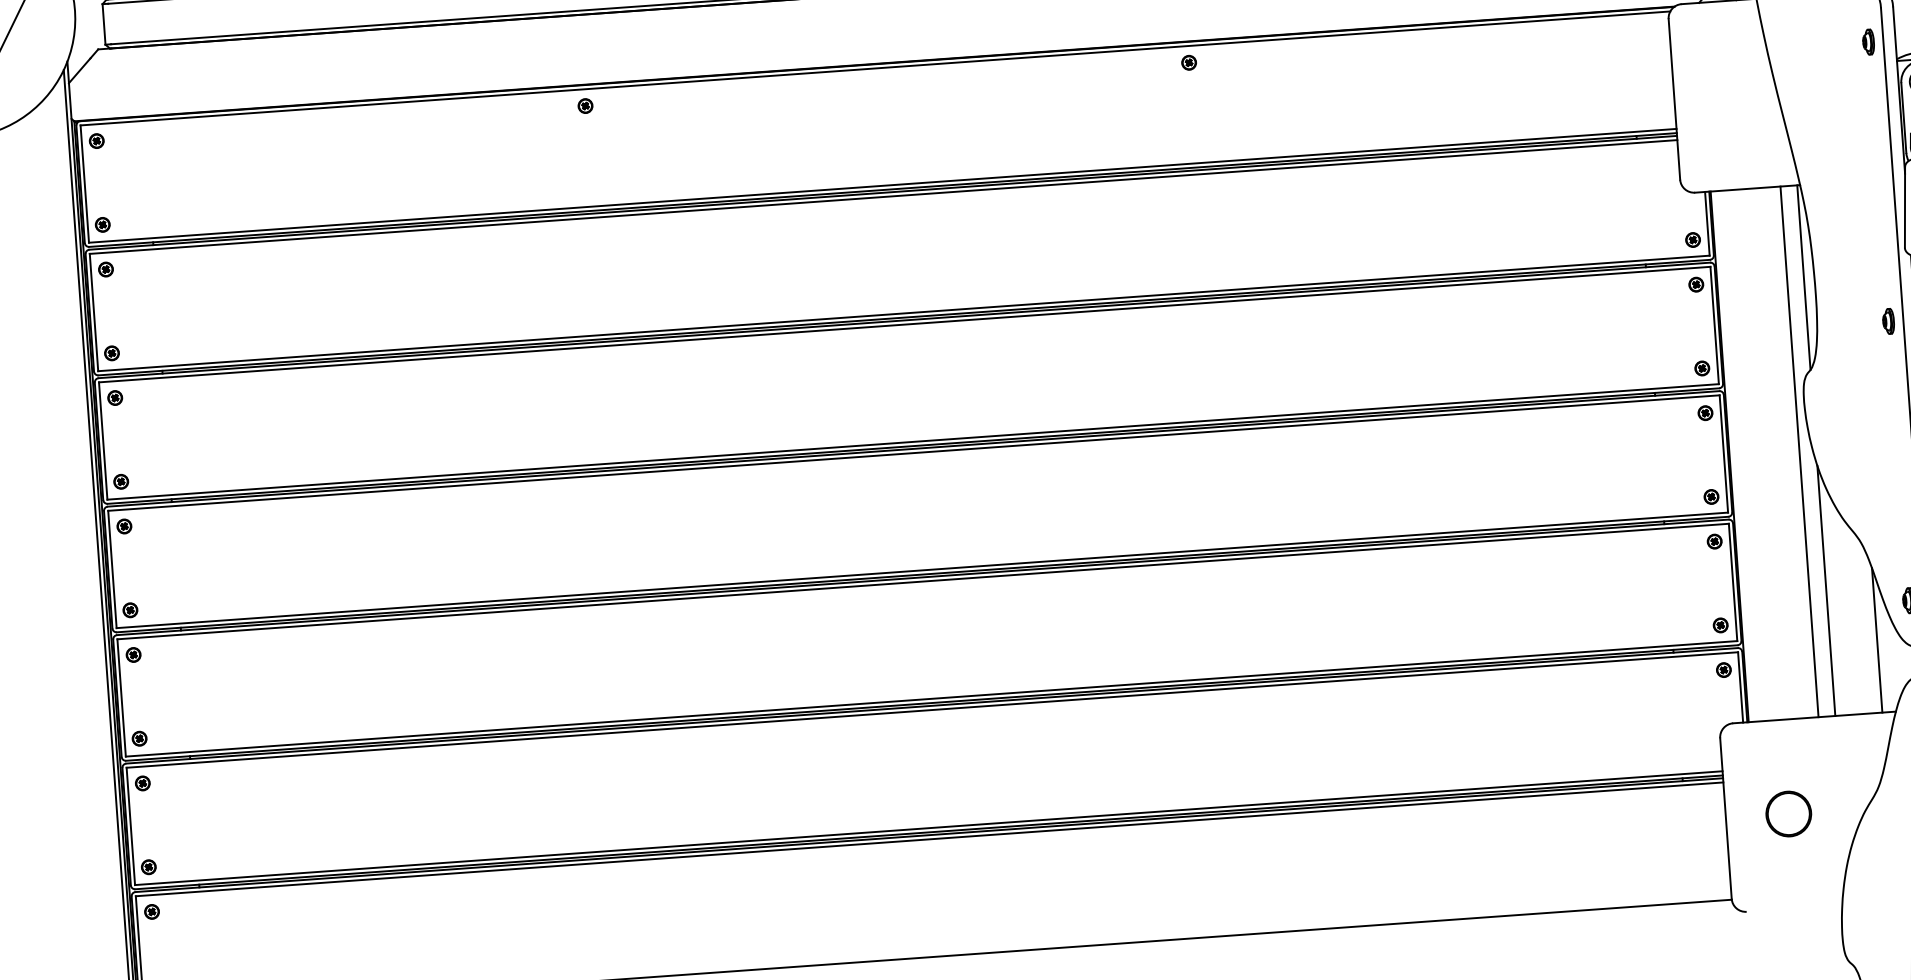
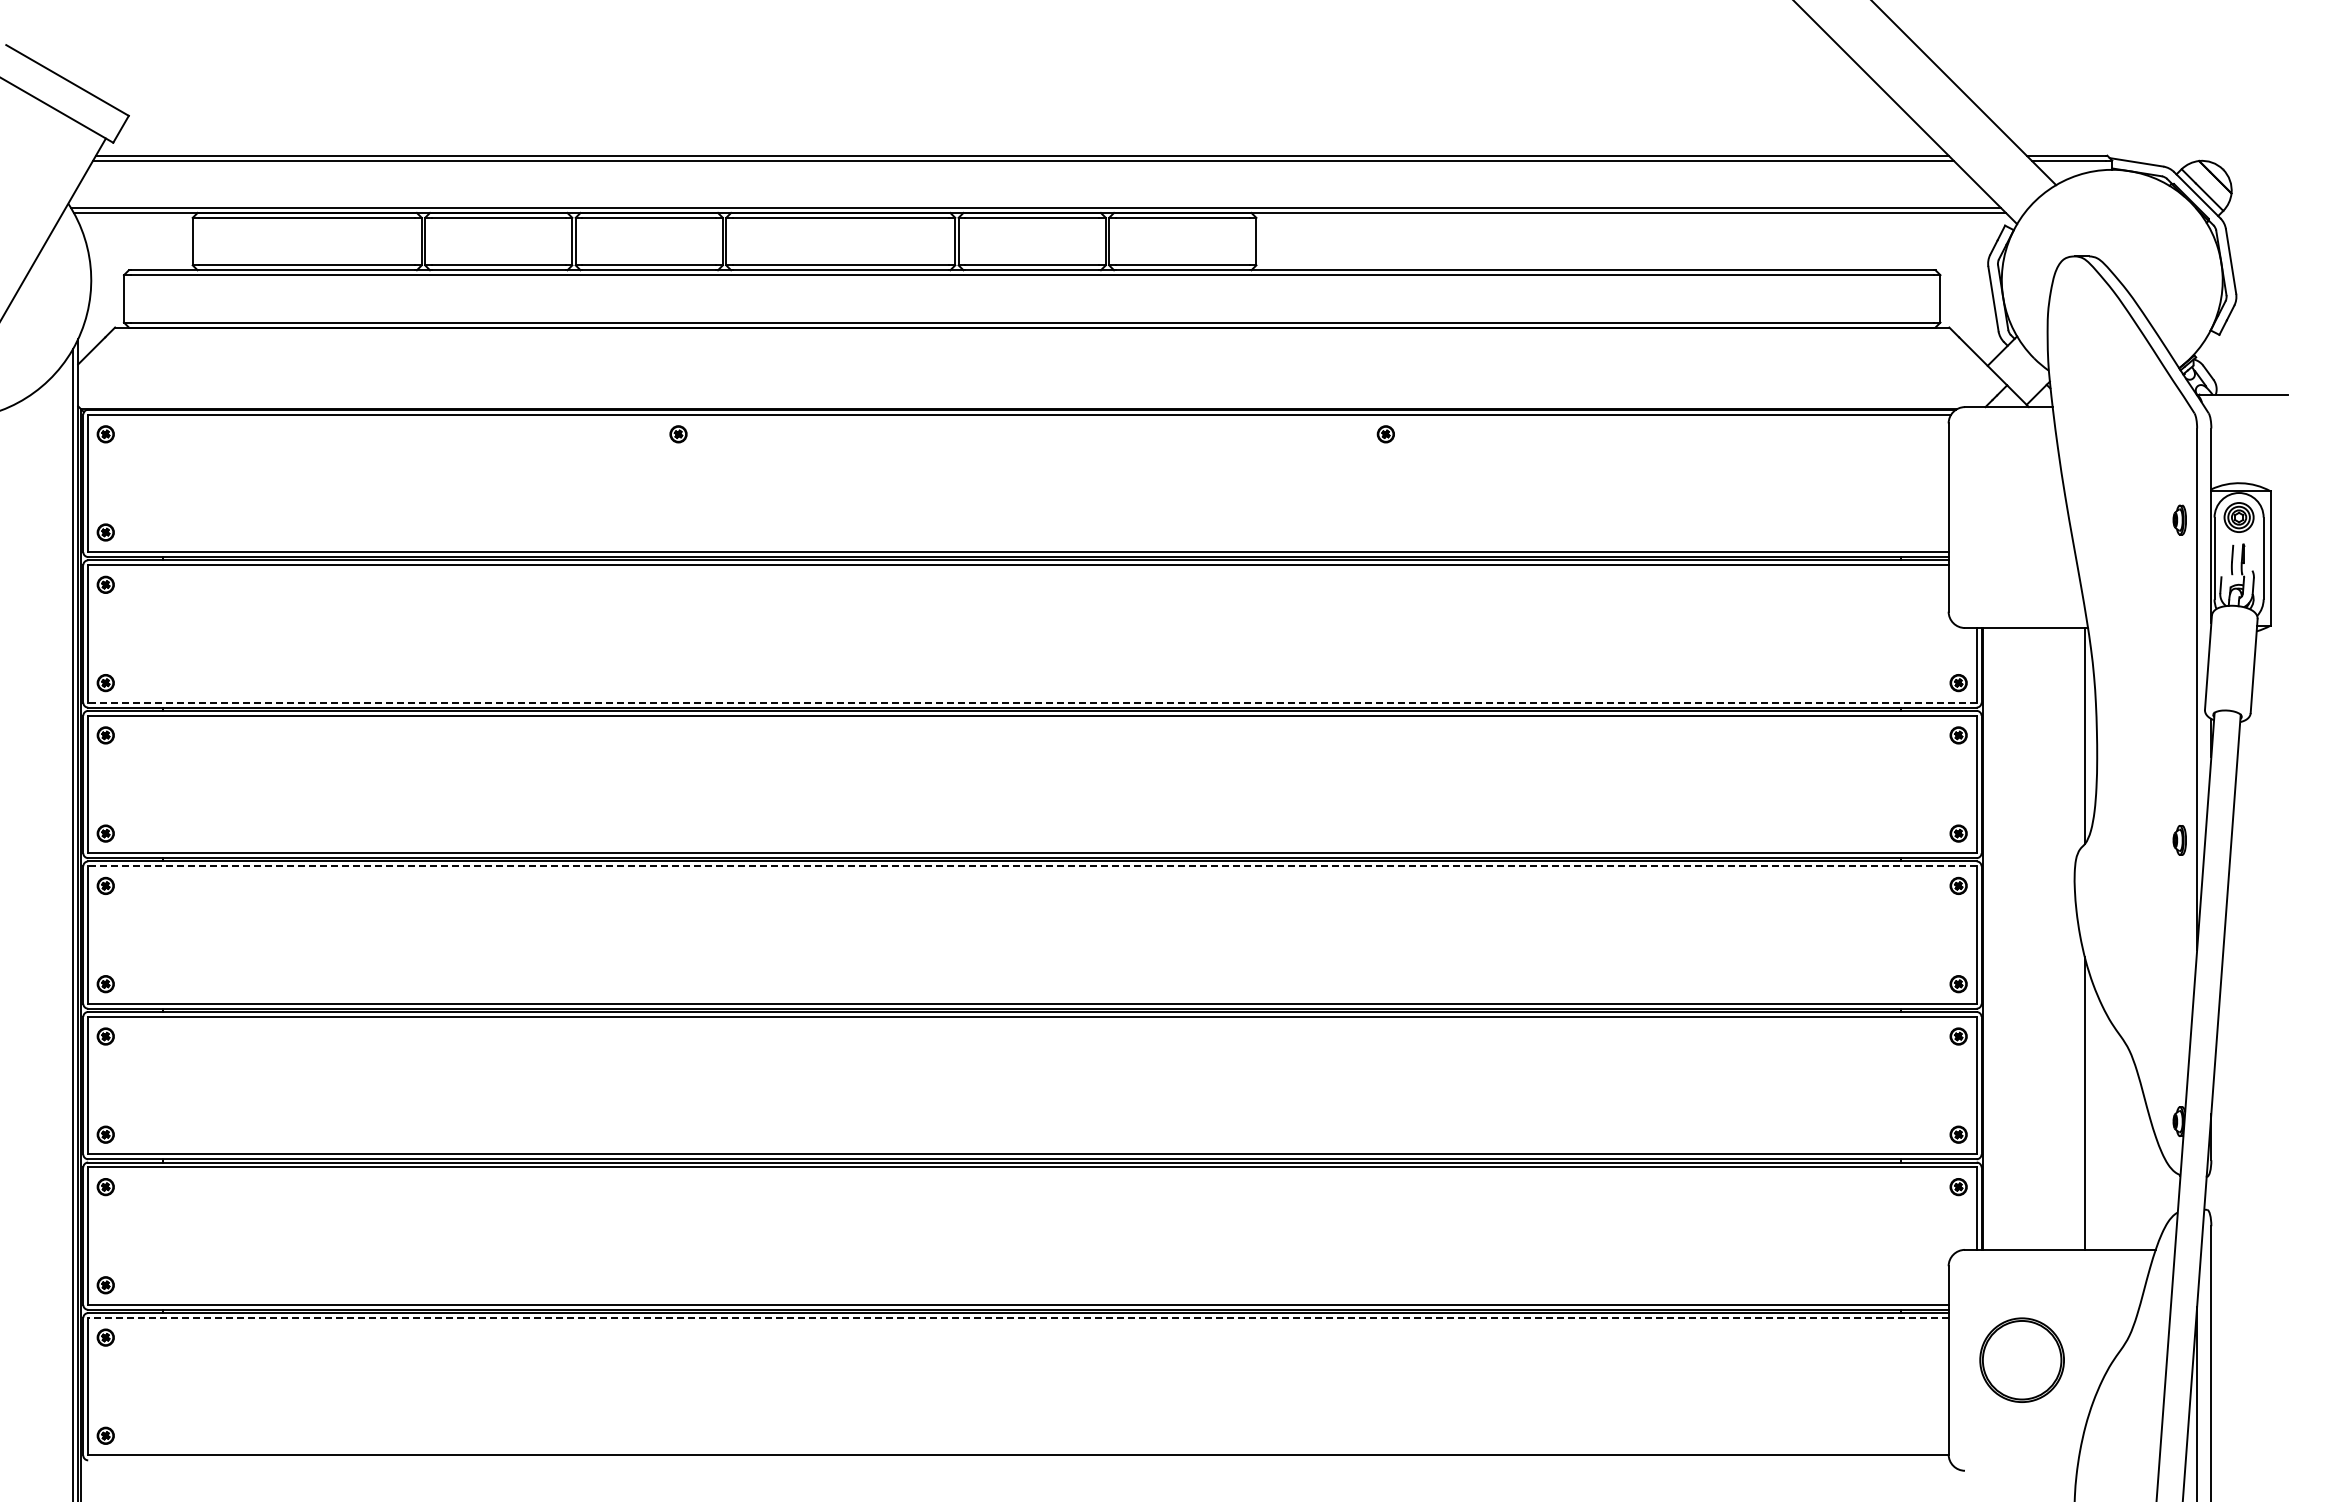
part: (1868, 41) -> (2179, 519), moved
line: (903, 313) -> (1031, 702), solid -> dashed
part: (1888, 321) -> (2179, 840), moved
line: (1799, 451) -> (2065, 938), removed
line: (913, 453) -> (1031, 866), solid -> dashed
line: (1876, 639) -> (2139, 1164), removed
part: (1789, 814) -> (2022, 1360), size x1.6
line: (928, 839) -> (1017, 1318), solid -> dashed

